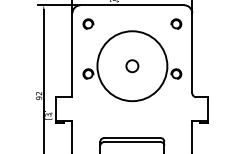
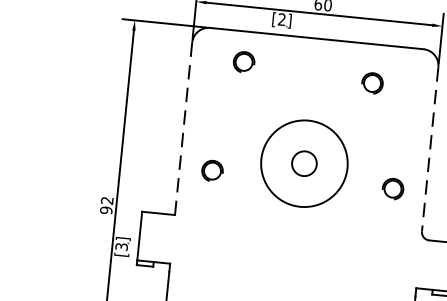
part: (88, 23) -> (244, 60), moved
part: (176, 23) -> (372, 81), moved
line: (192, 53) -> (430, 149), solid -> dashed
line: (72, 55) -> (183, 129), solid -> dashed
circle: (132, 66) -> (304, 164), size x0.6

